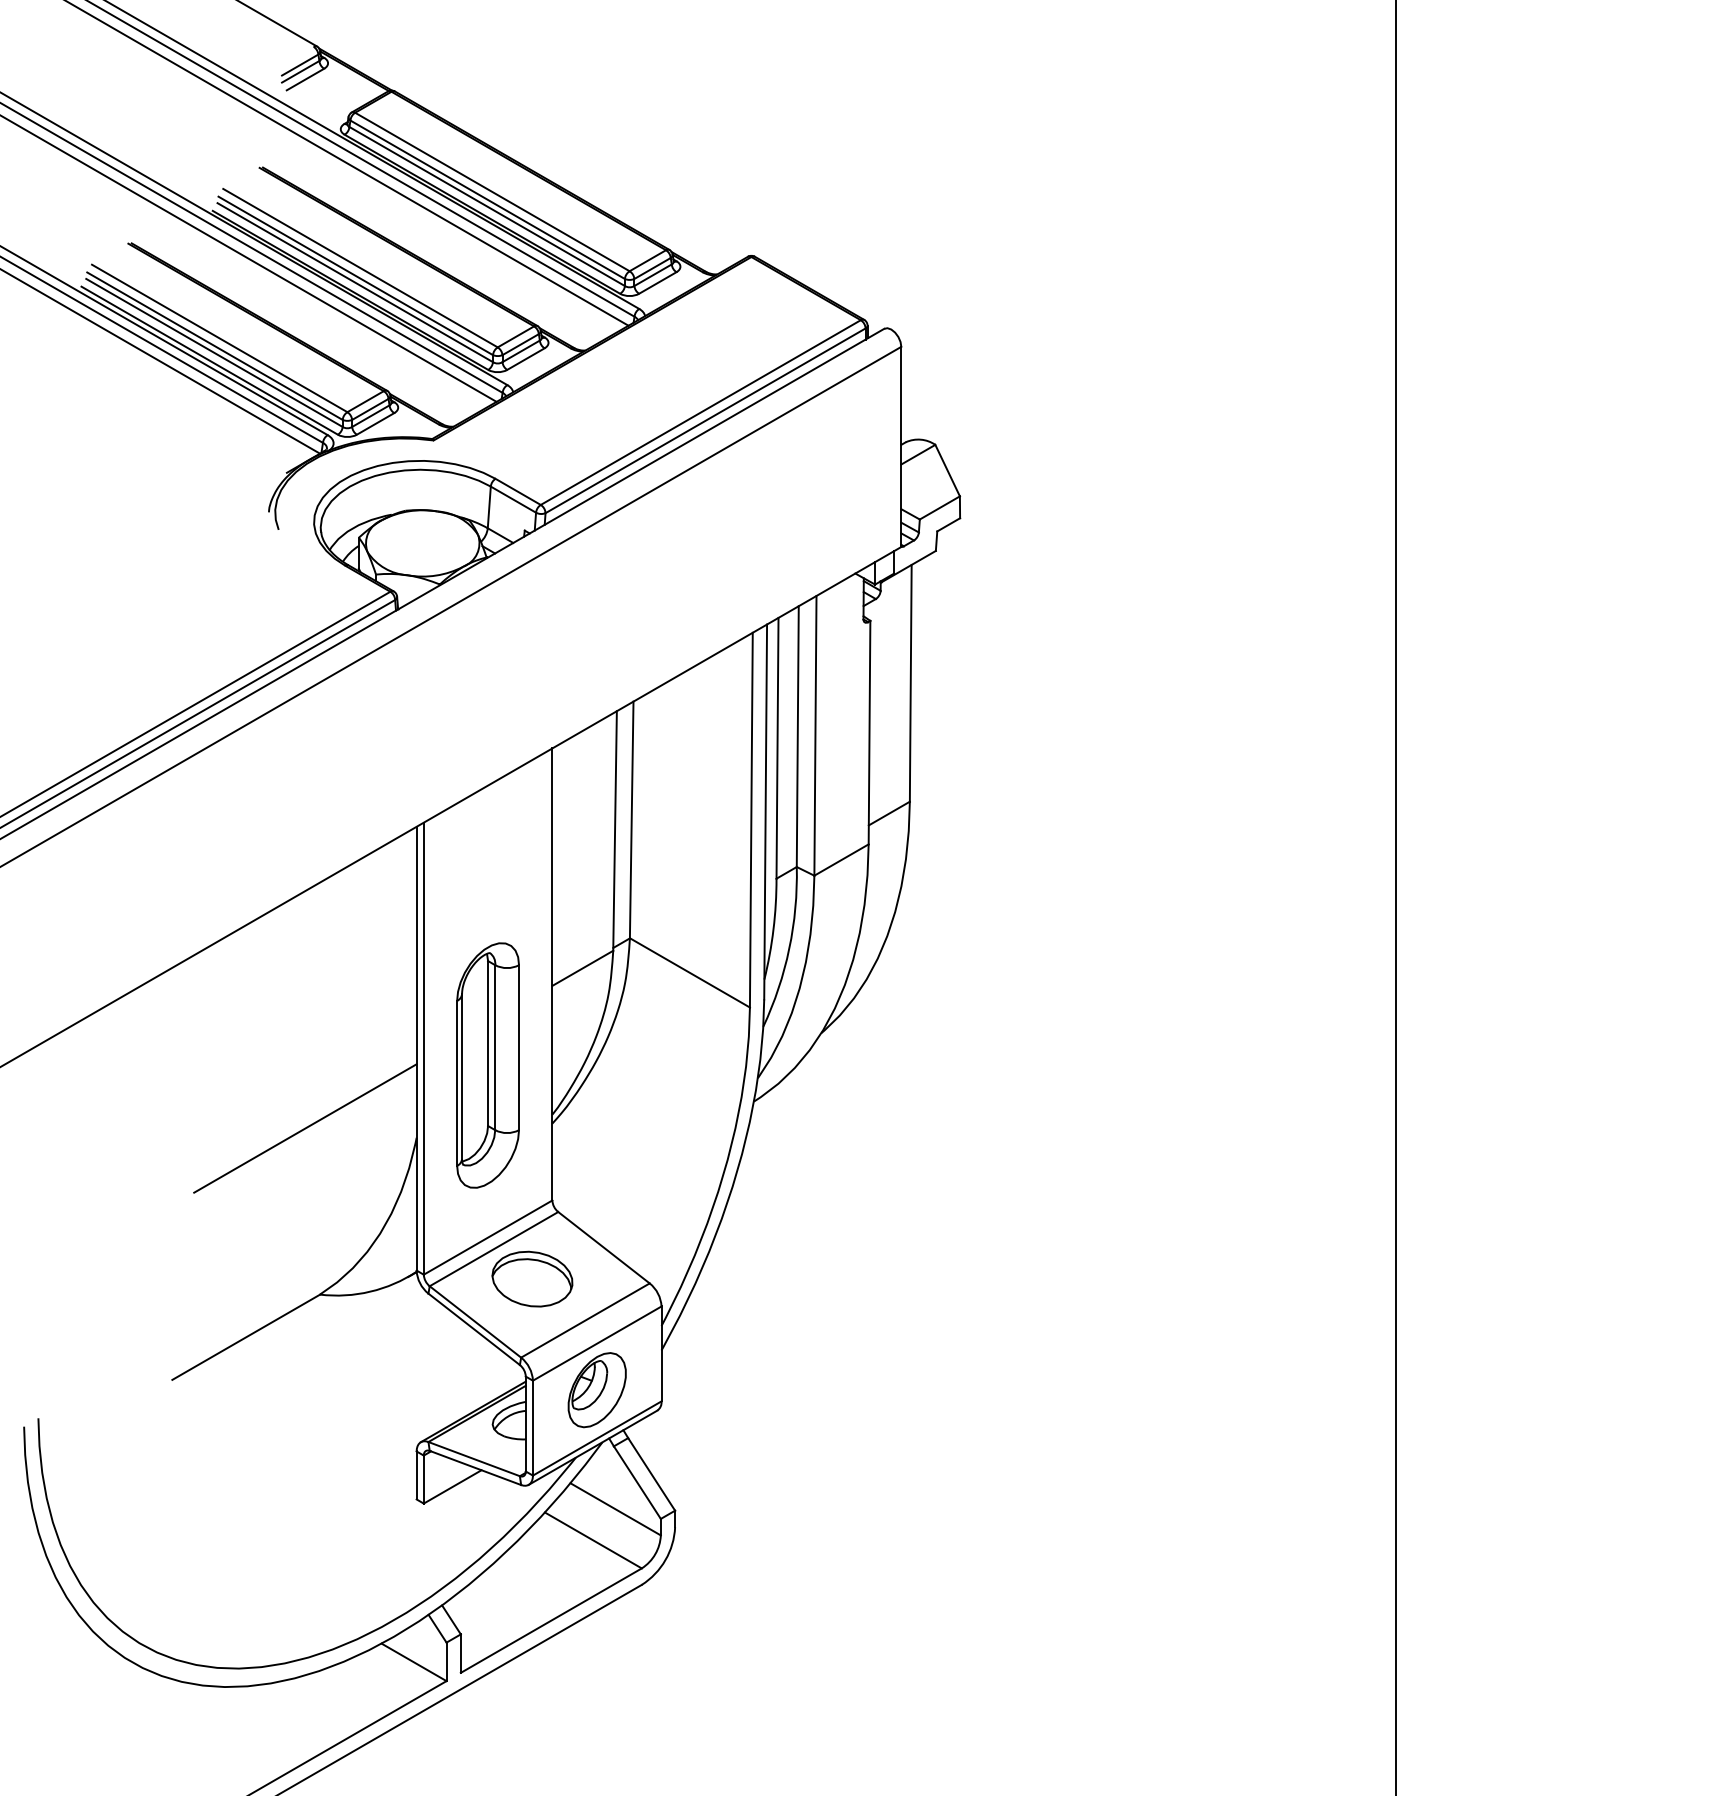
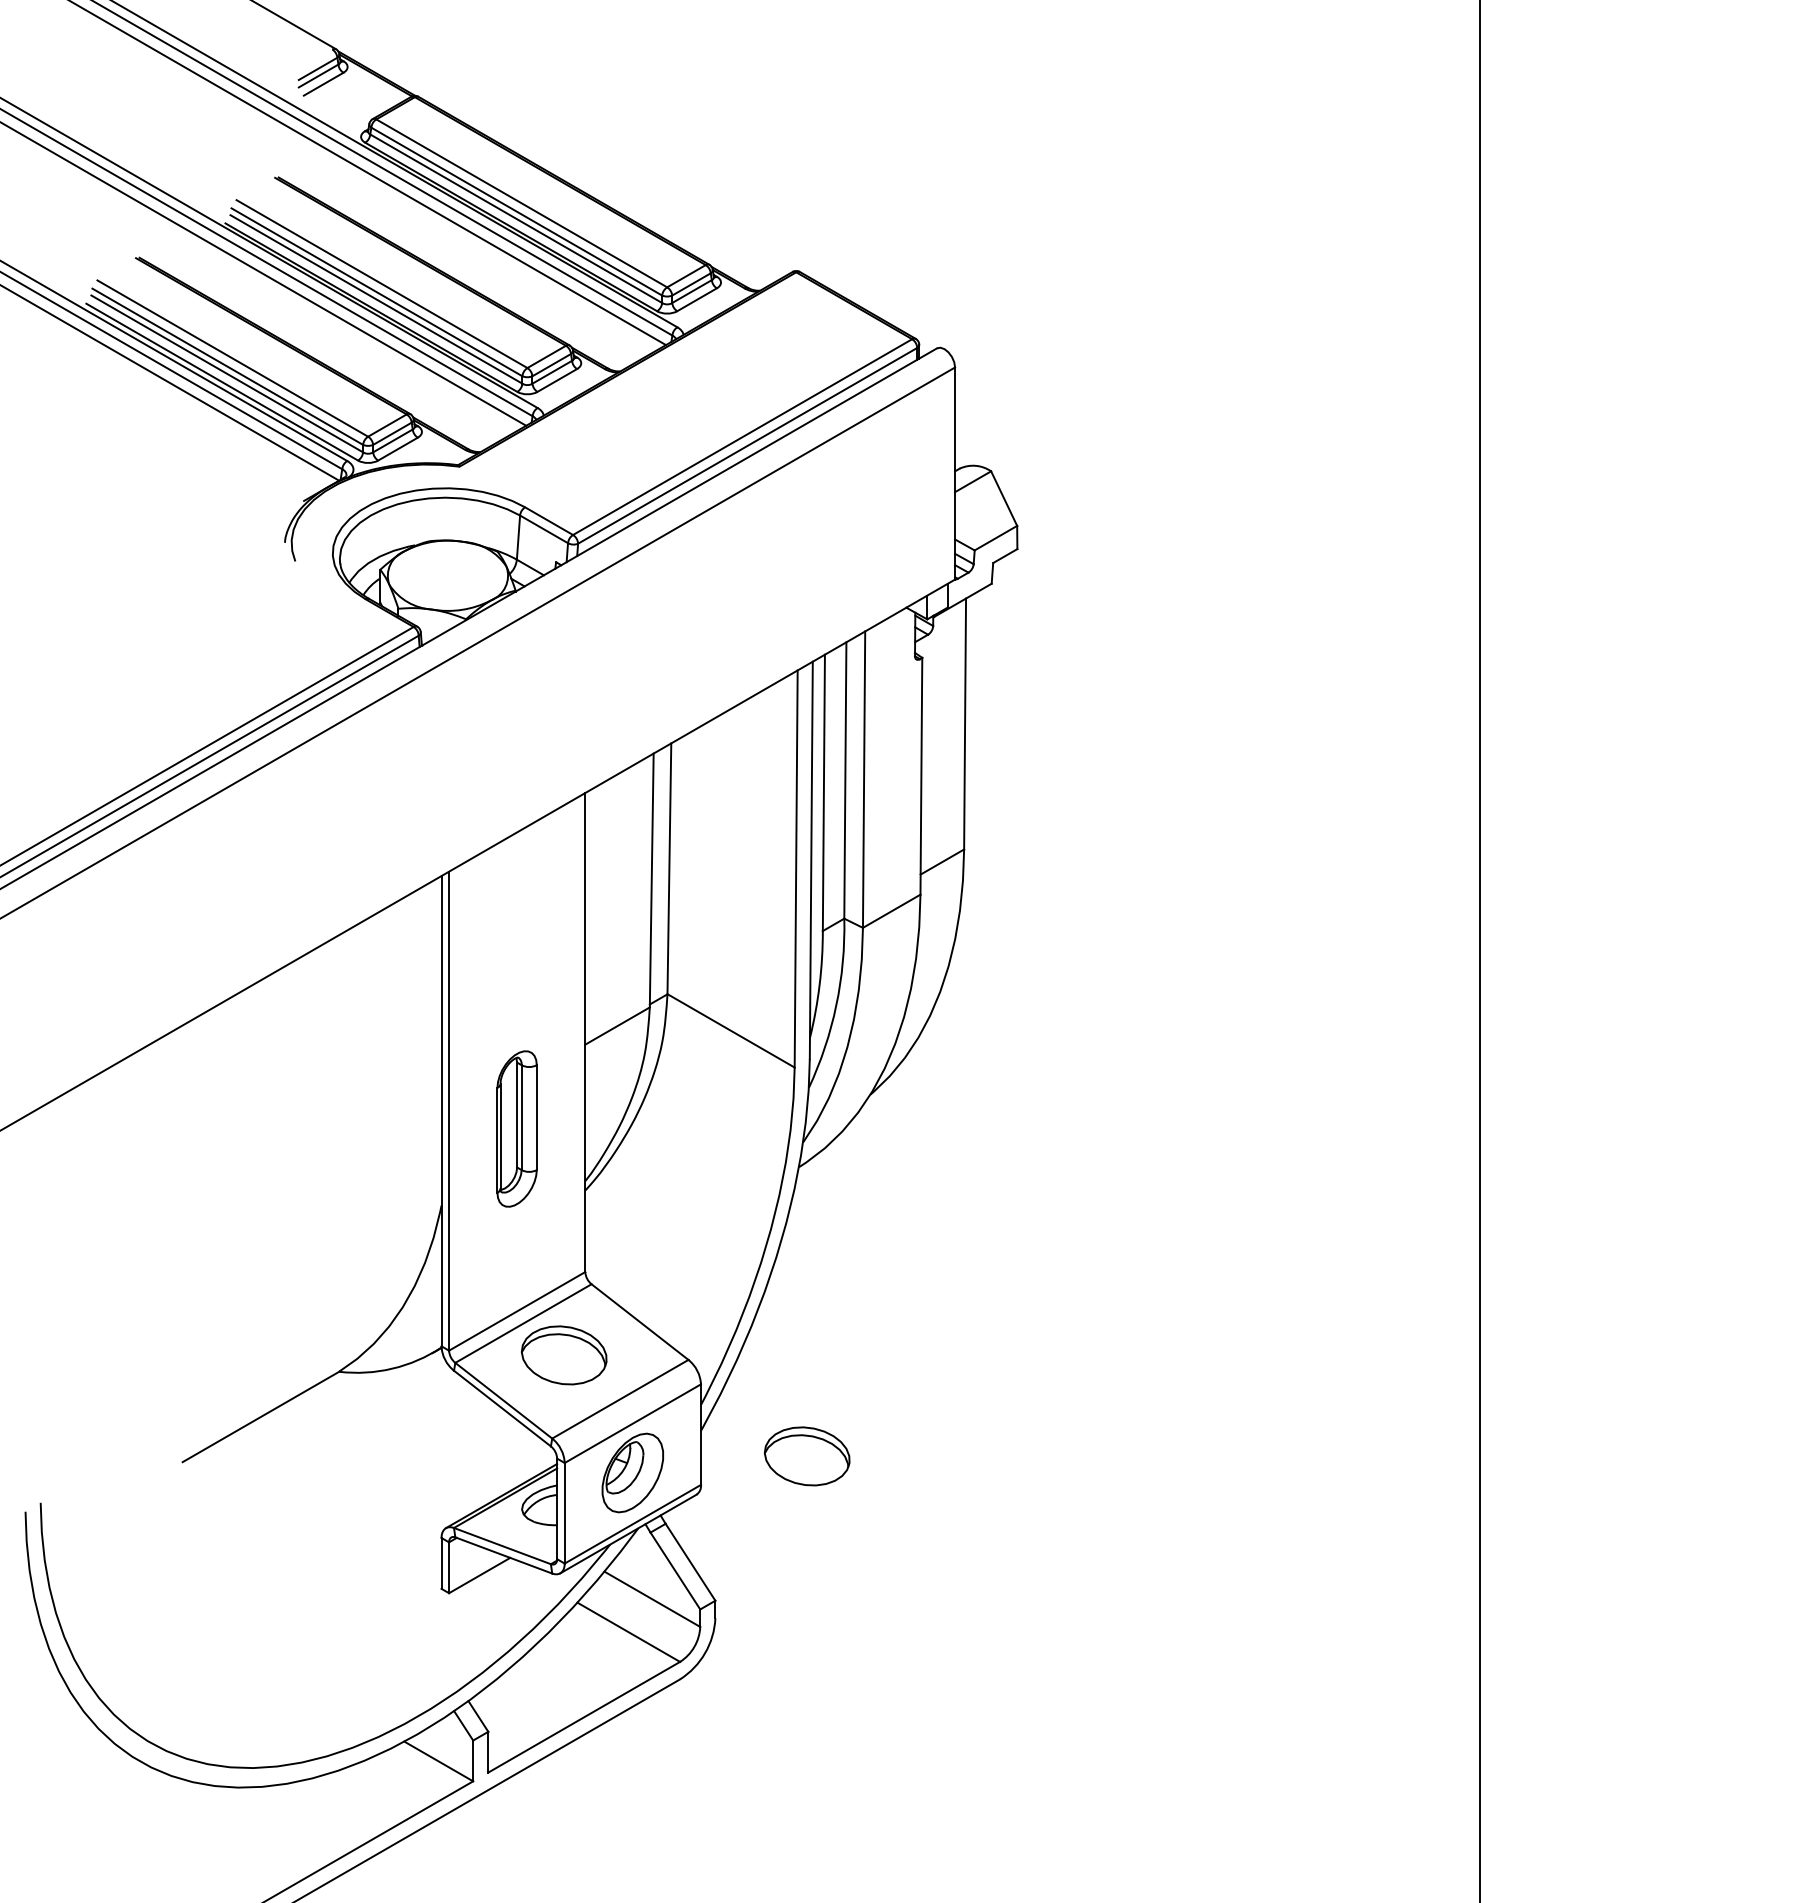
part: (487, 1065) -> (516, 1128), size x0.6
line: (305, 1128) -> (323, 1195), removed
part: (761, 1374) -> (806, 1456), added

